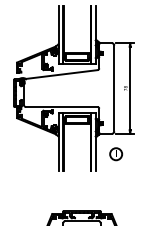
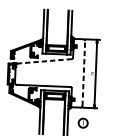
line: (61, 74) -> (44, 61), solid -> dashed
line: (114, 88) -> (83, 73), solid -> dashed

